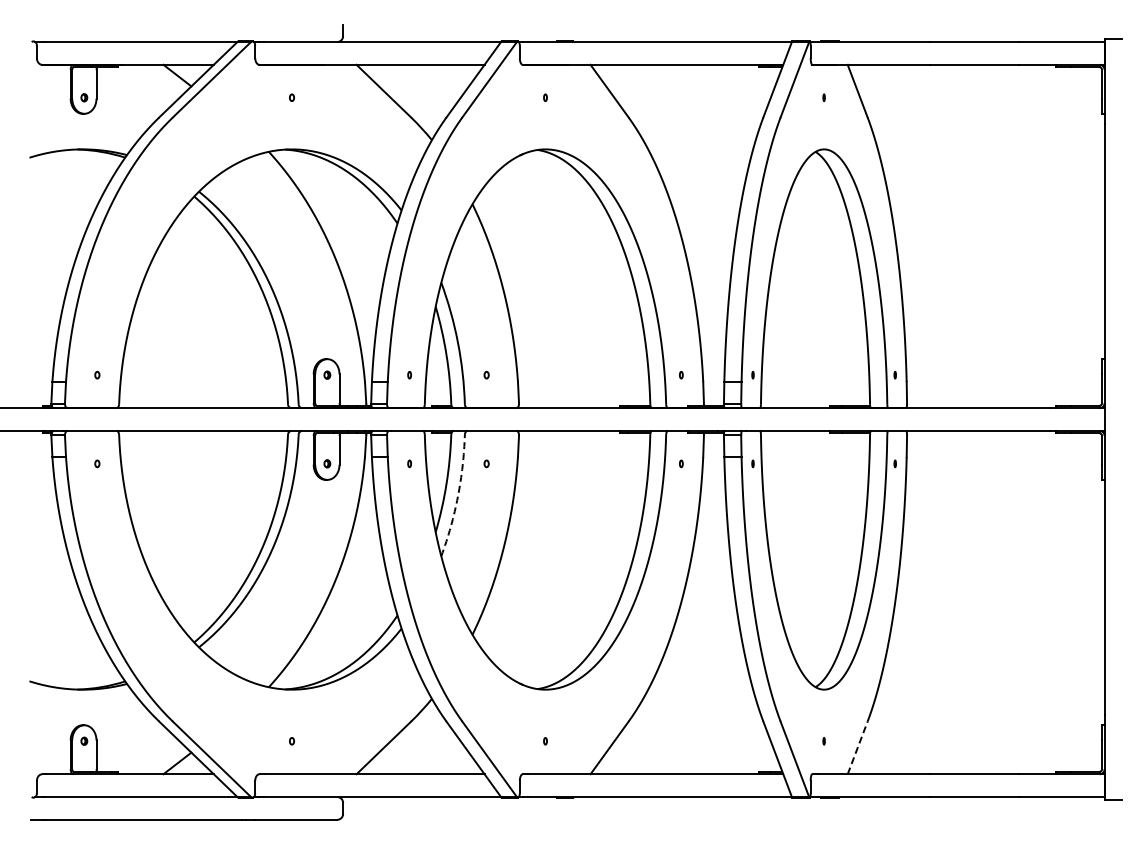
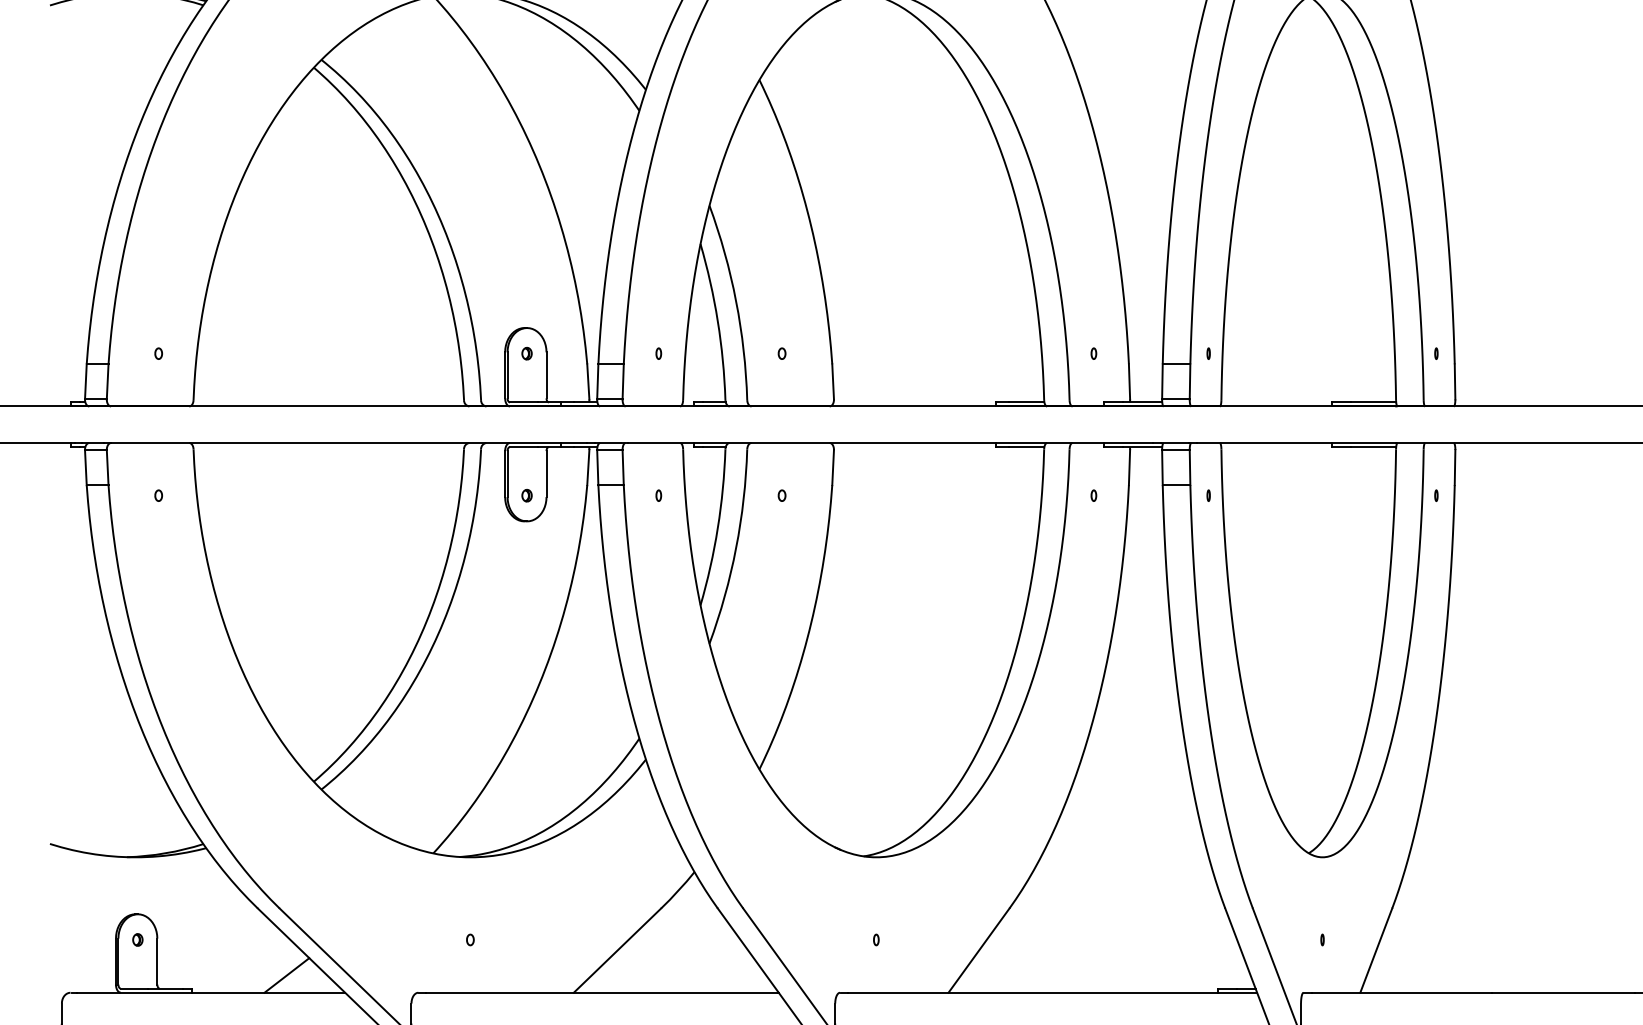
arc: (457, 496) -> (735, 547), dashed -> solid
line: (857, 747) -> (1375, 949), dashed -> solid

